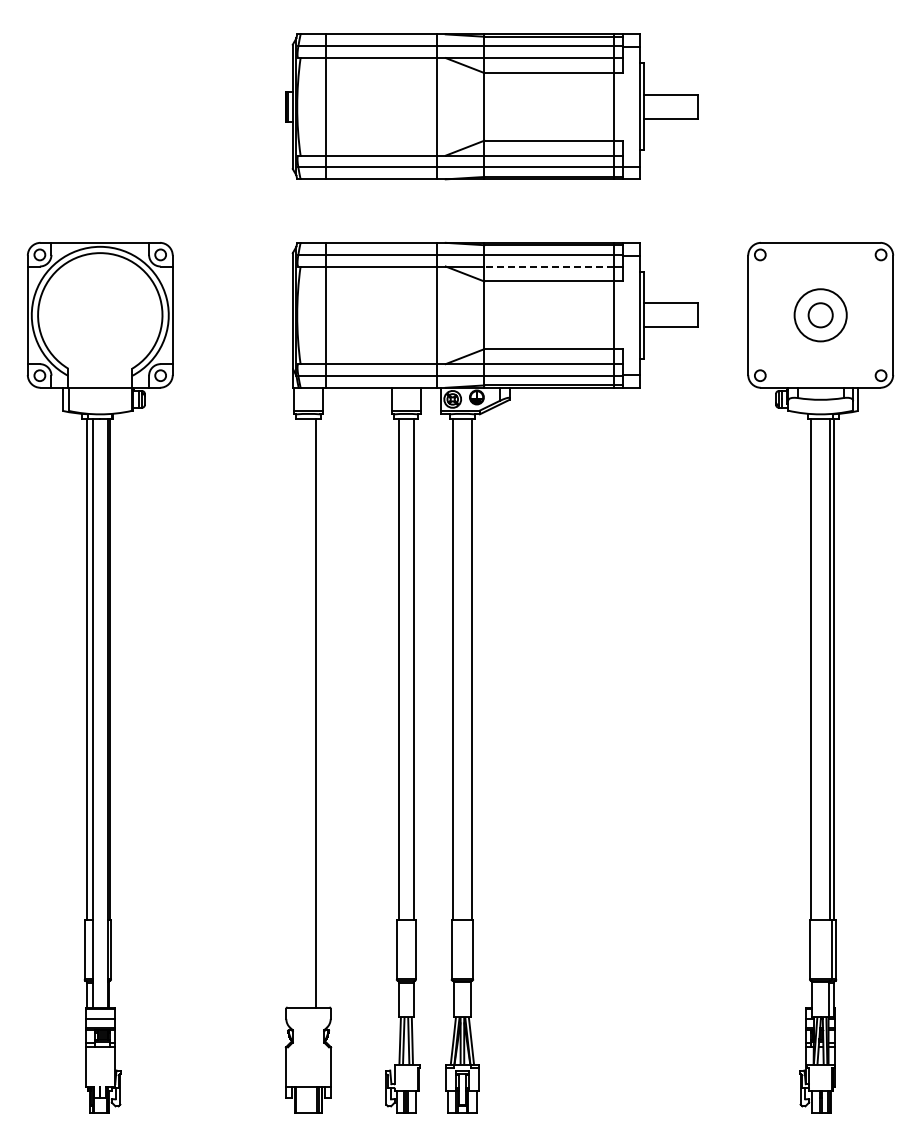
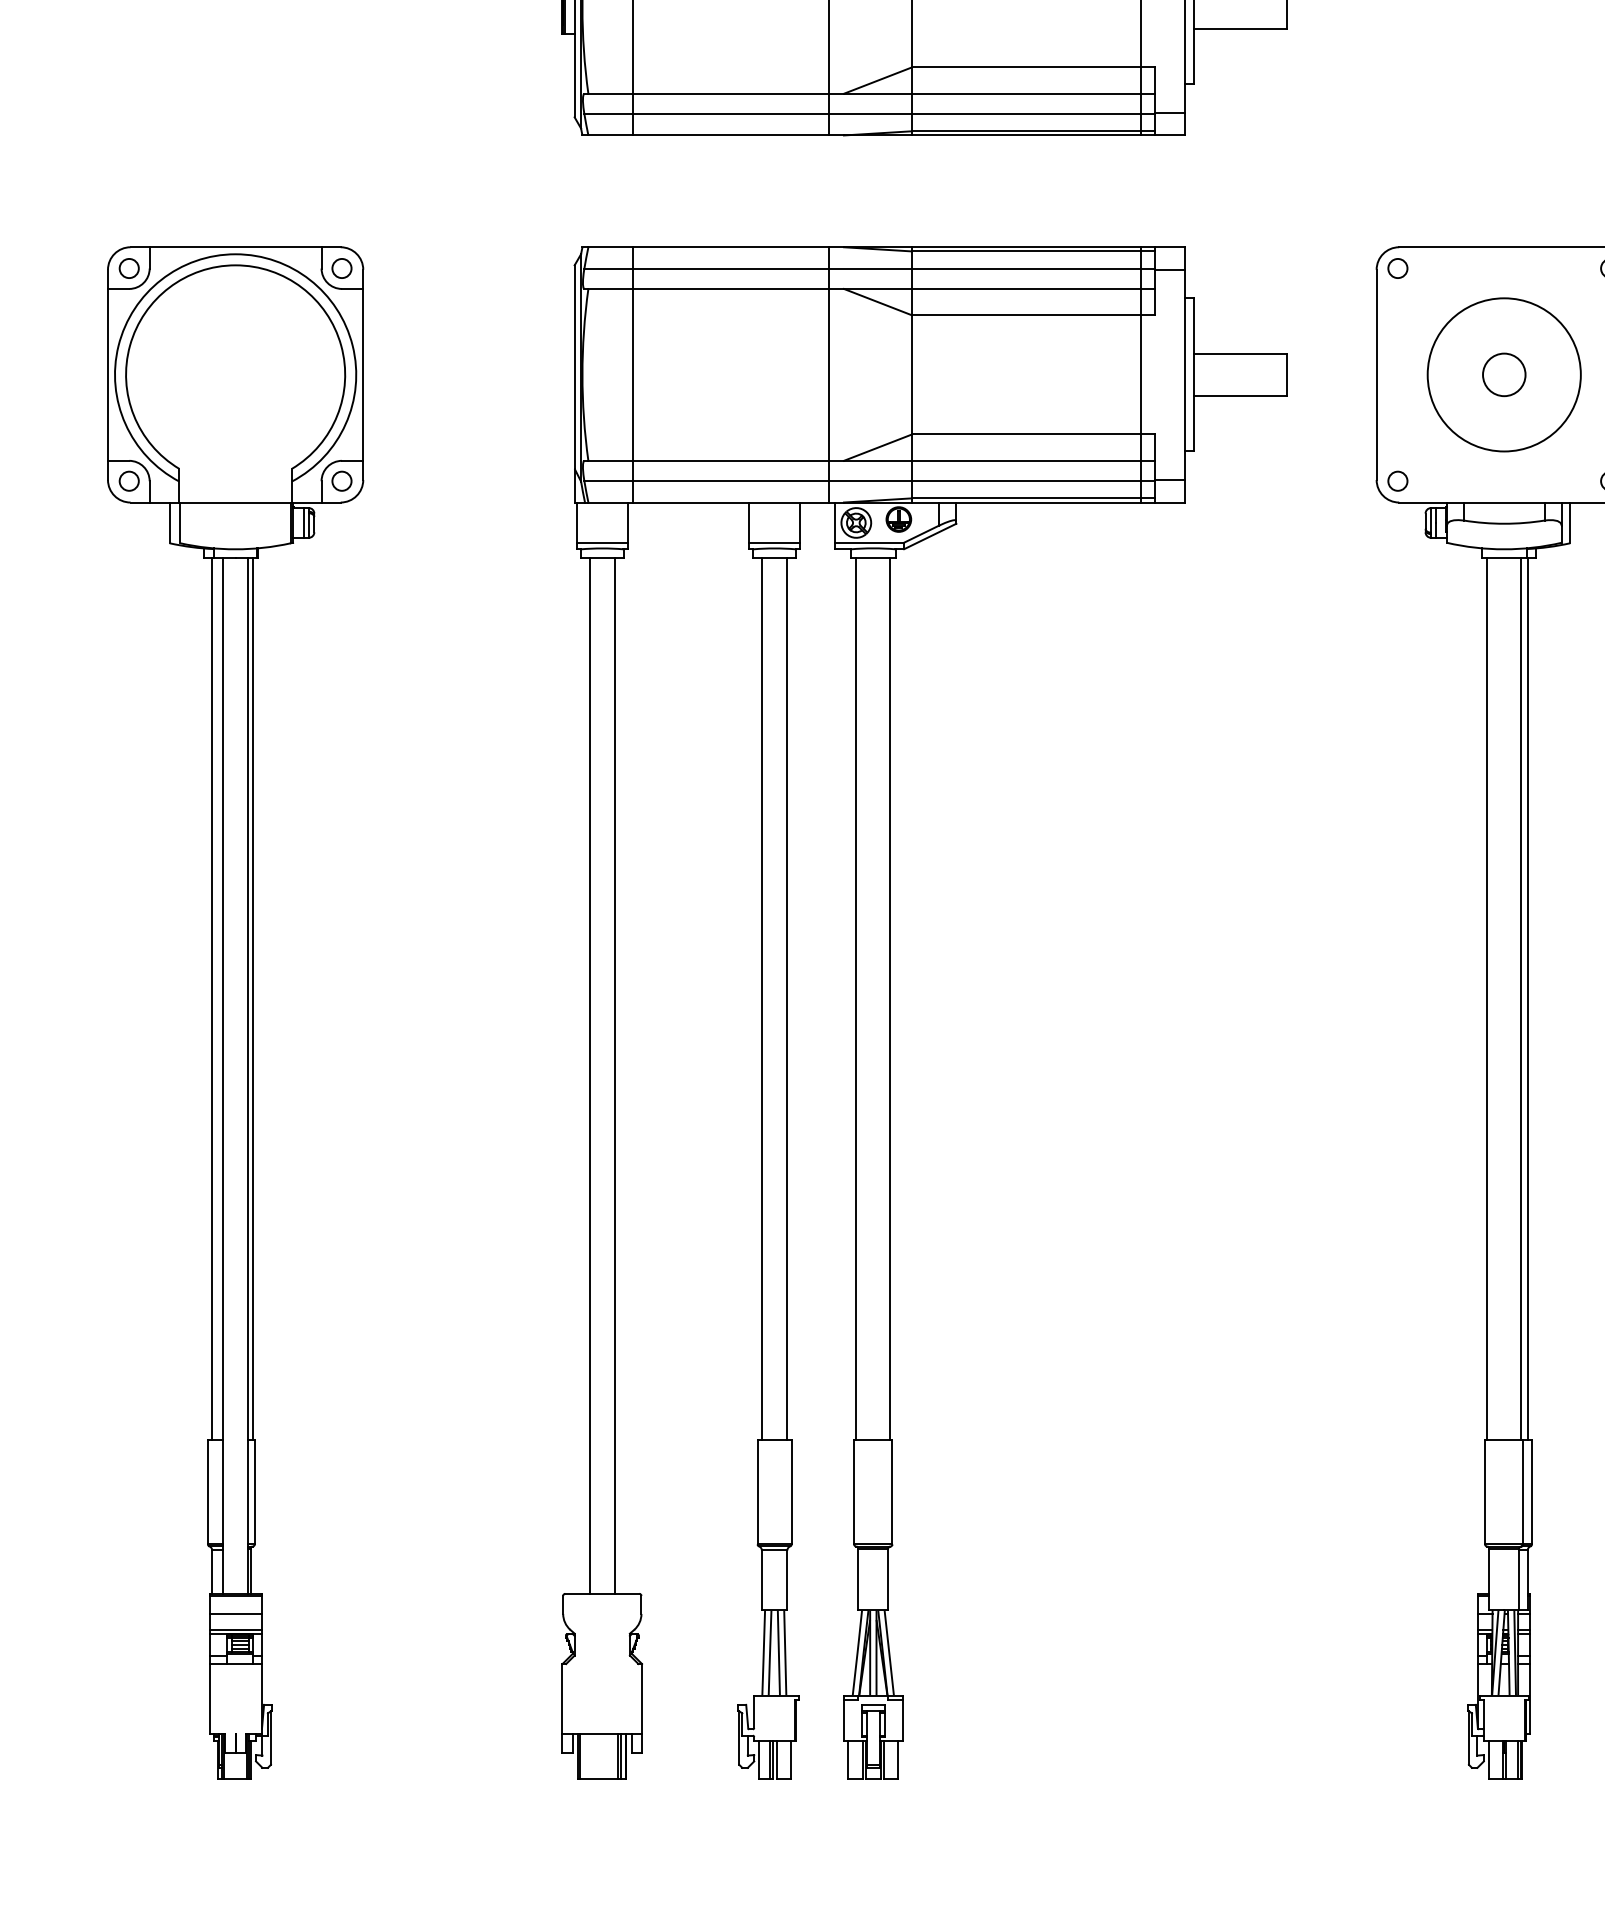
line: (549, 266) -> (1026, 288), dashed -> solid
circle: (820, 314) -> (1503, 373), size x1.67
line: (301, 713) -> (589, 1076), added

